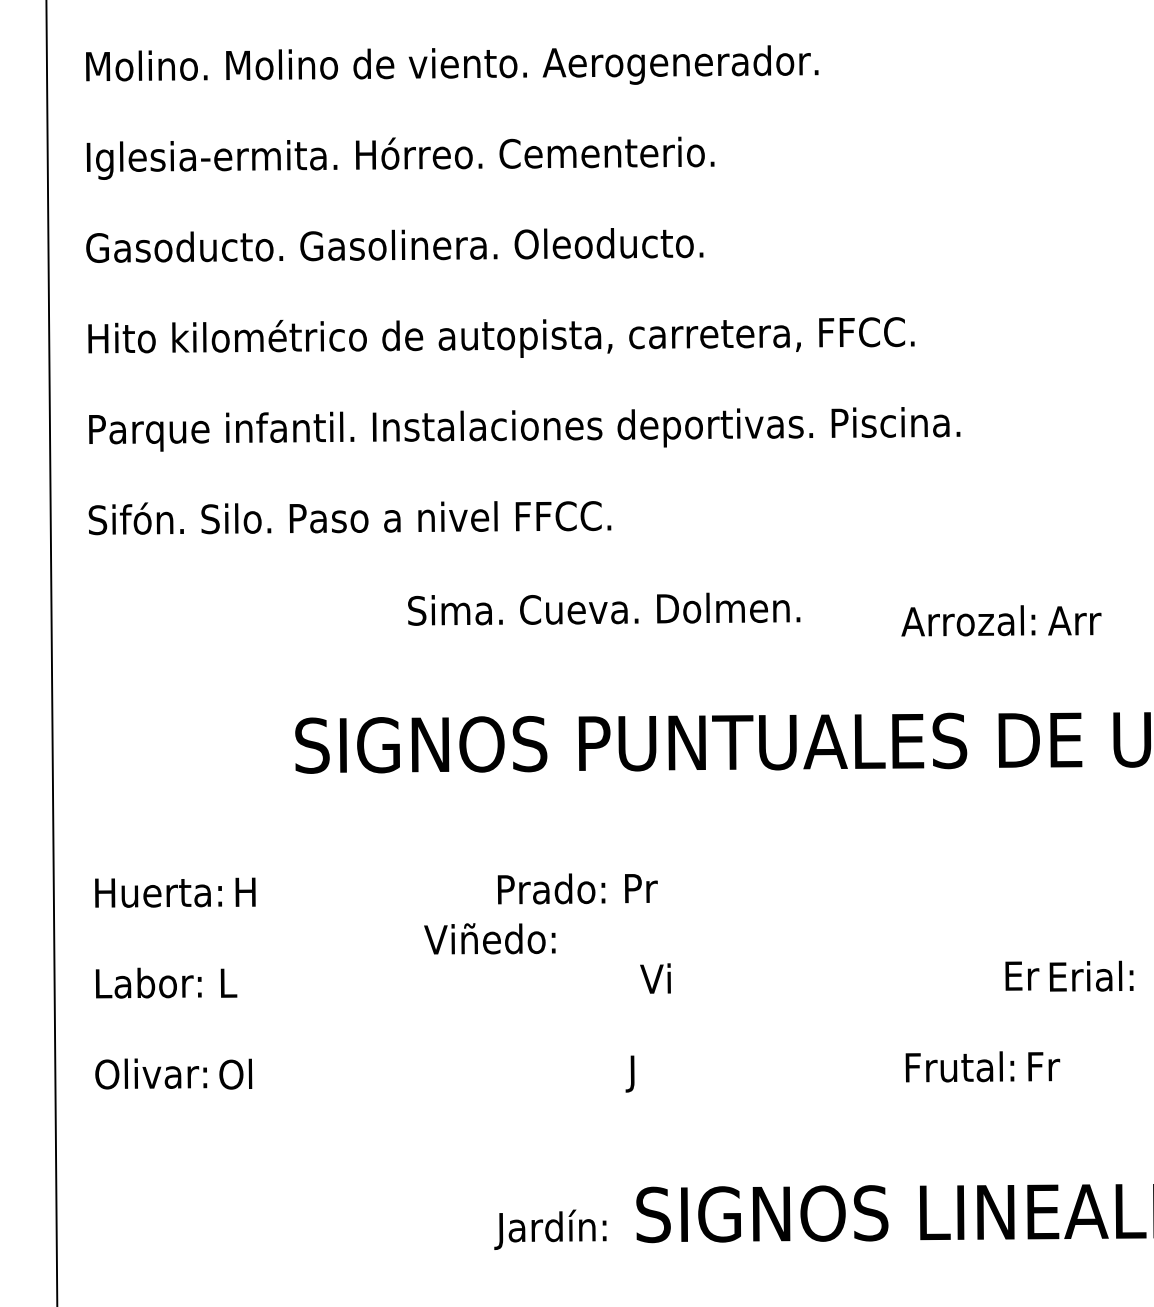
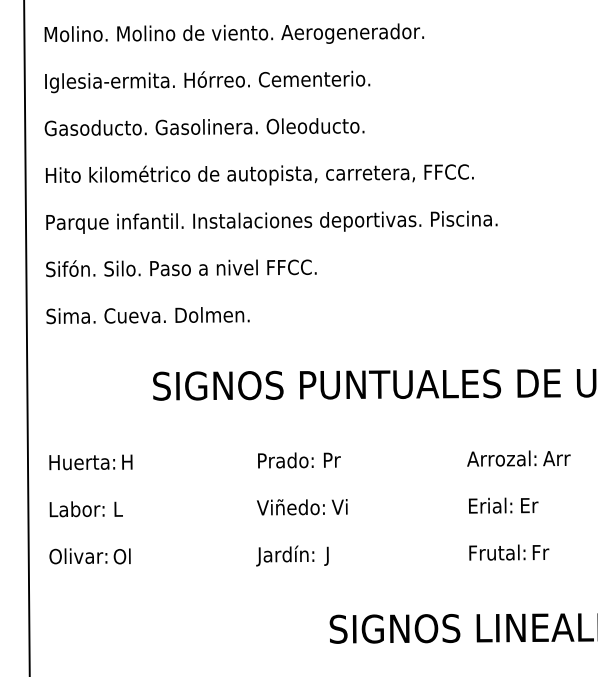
text: (603, 609) -> (147, 315), moved
text: (1000, 620) -> (518, 458), moved
text: (489, 939) -> (290, 507), moved
text: (1091, 975) -> (490, 505), moved
text: (550, 1228) -> (285, 555), moved

